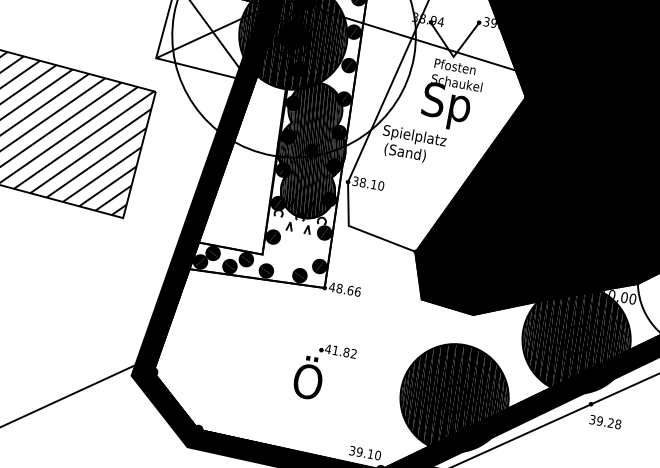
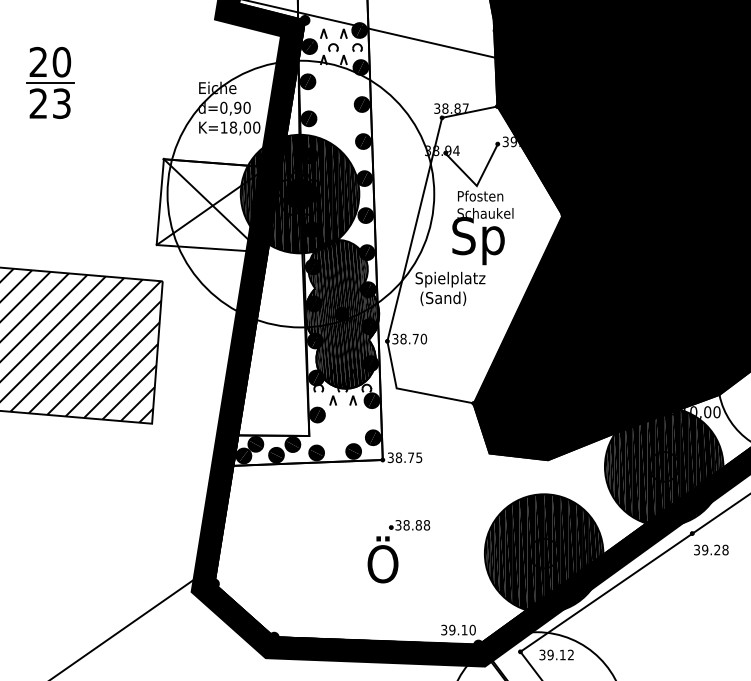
text: (373, 185) -> (415, 339), 38.10 -> 38.70
text: (344, 289) -> (404, 457), 48.66 -> 38.75
text: (340, 351) -> (412, 525), 41.82 -> 38.88

